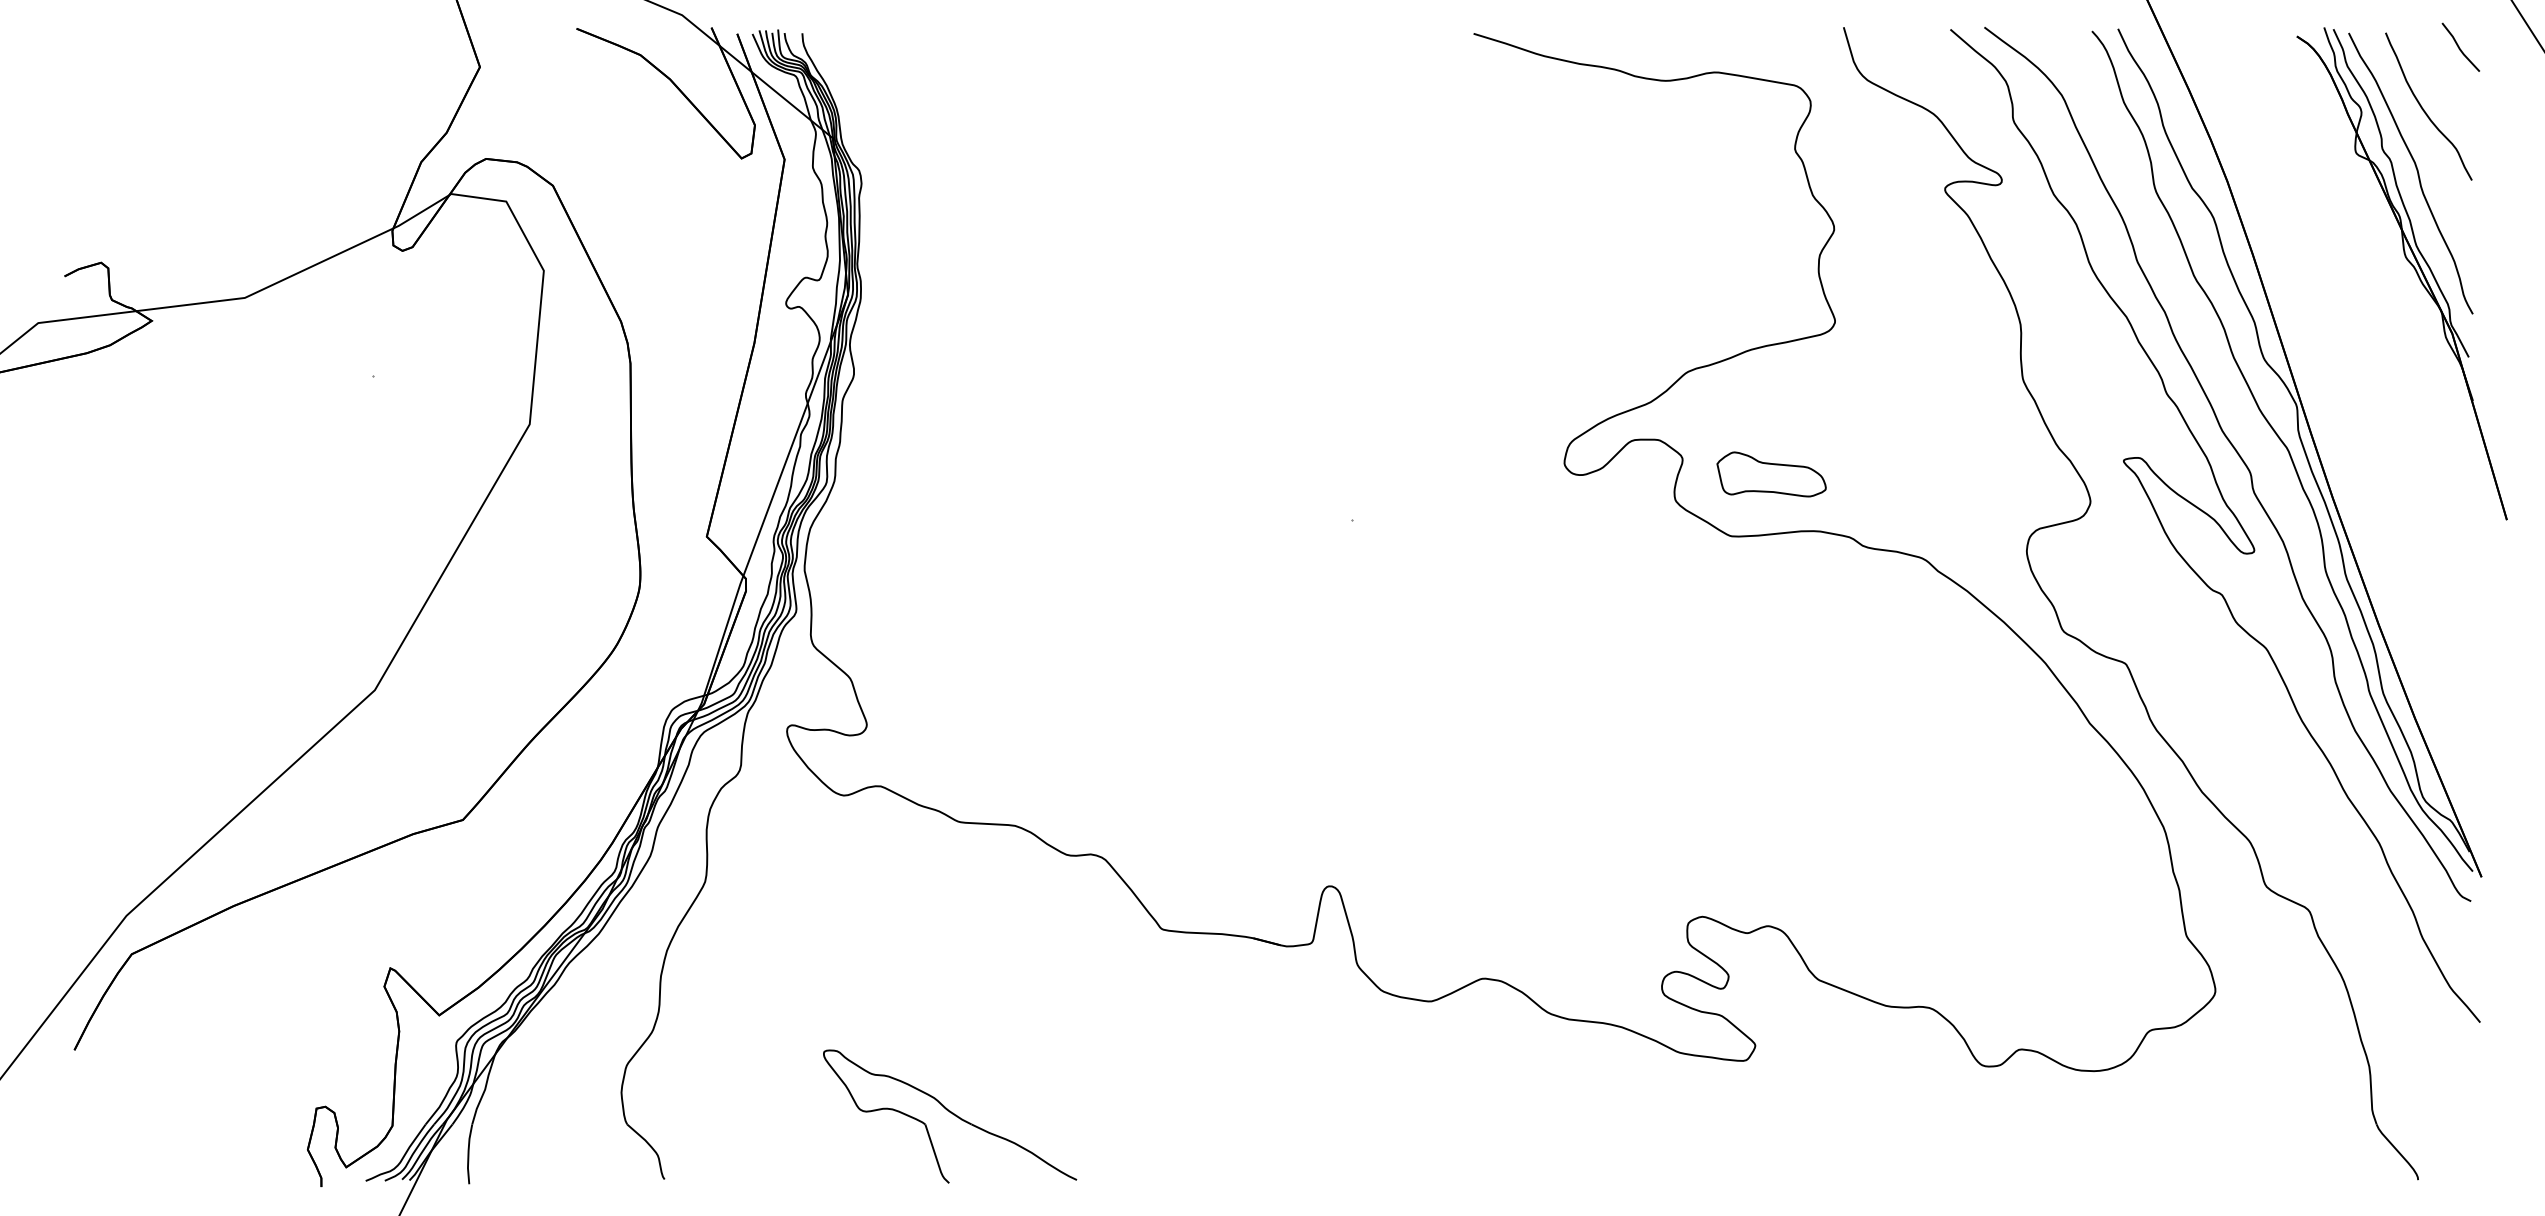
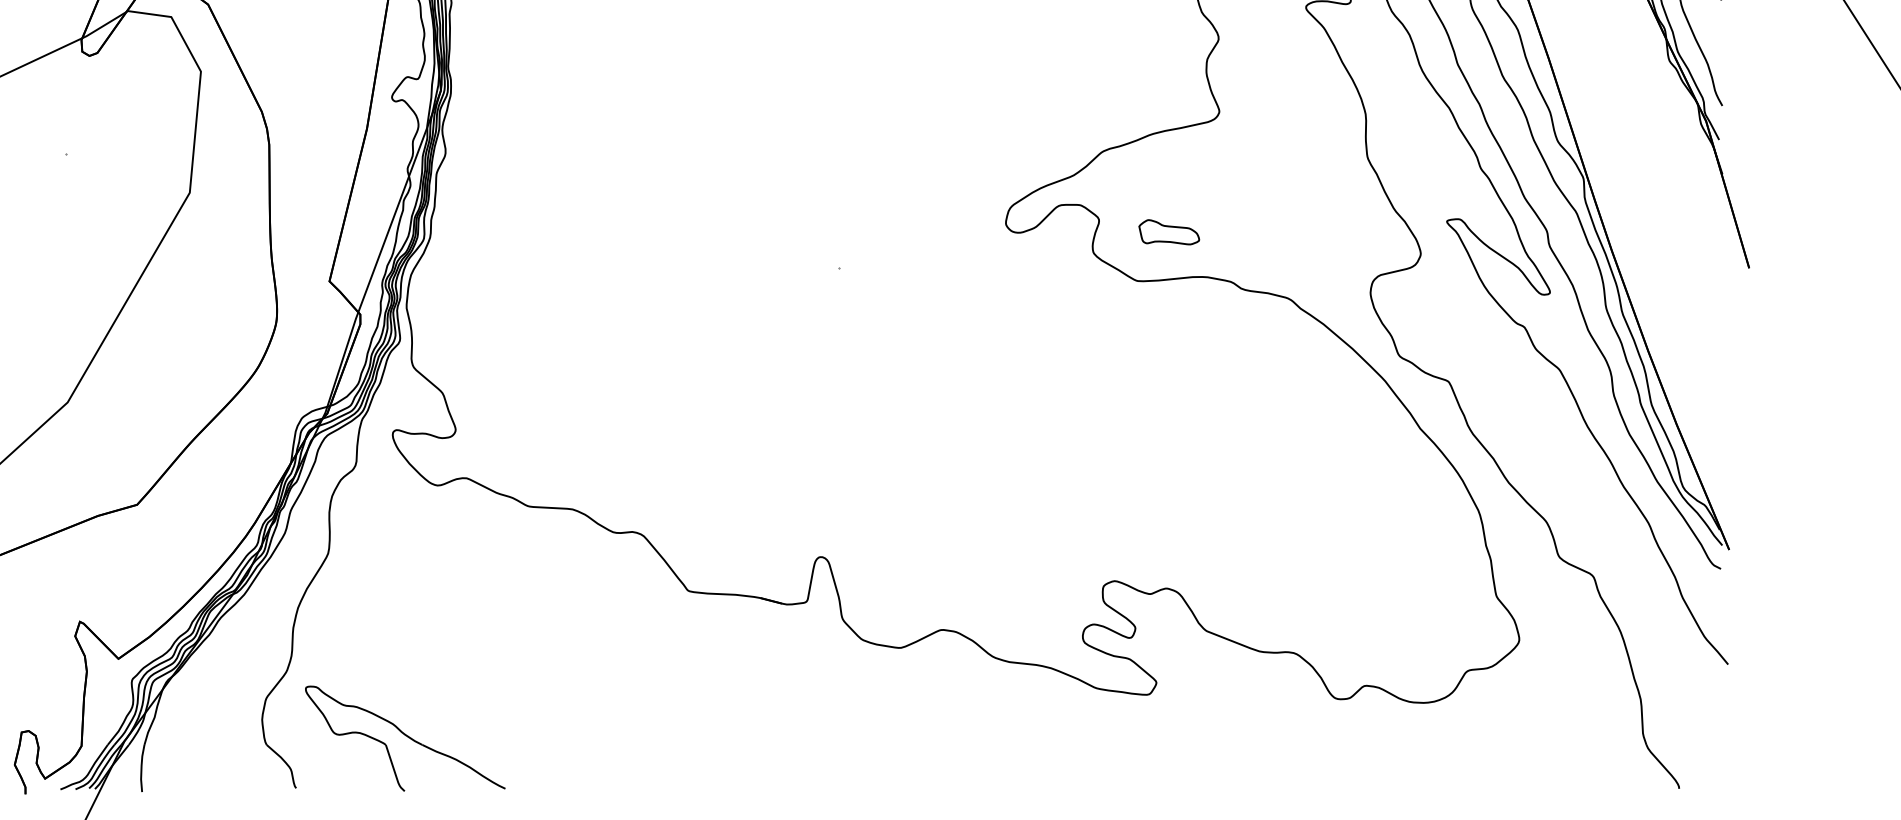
part: (1771, 474) -> (1169, 232), size x0.7
part: (950, 1116) -> (405, 738), moved

